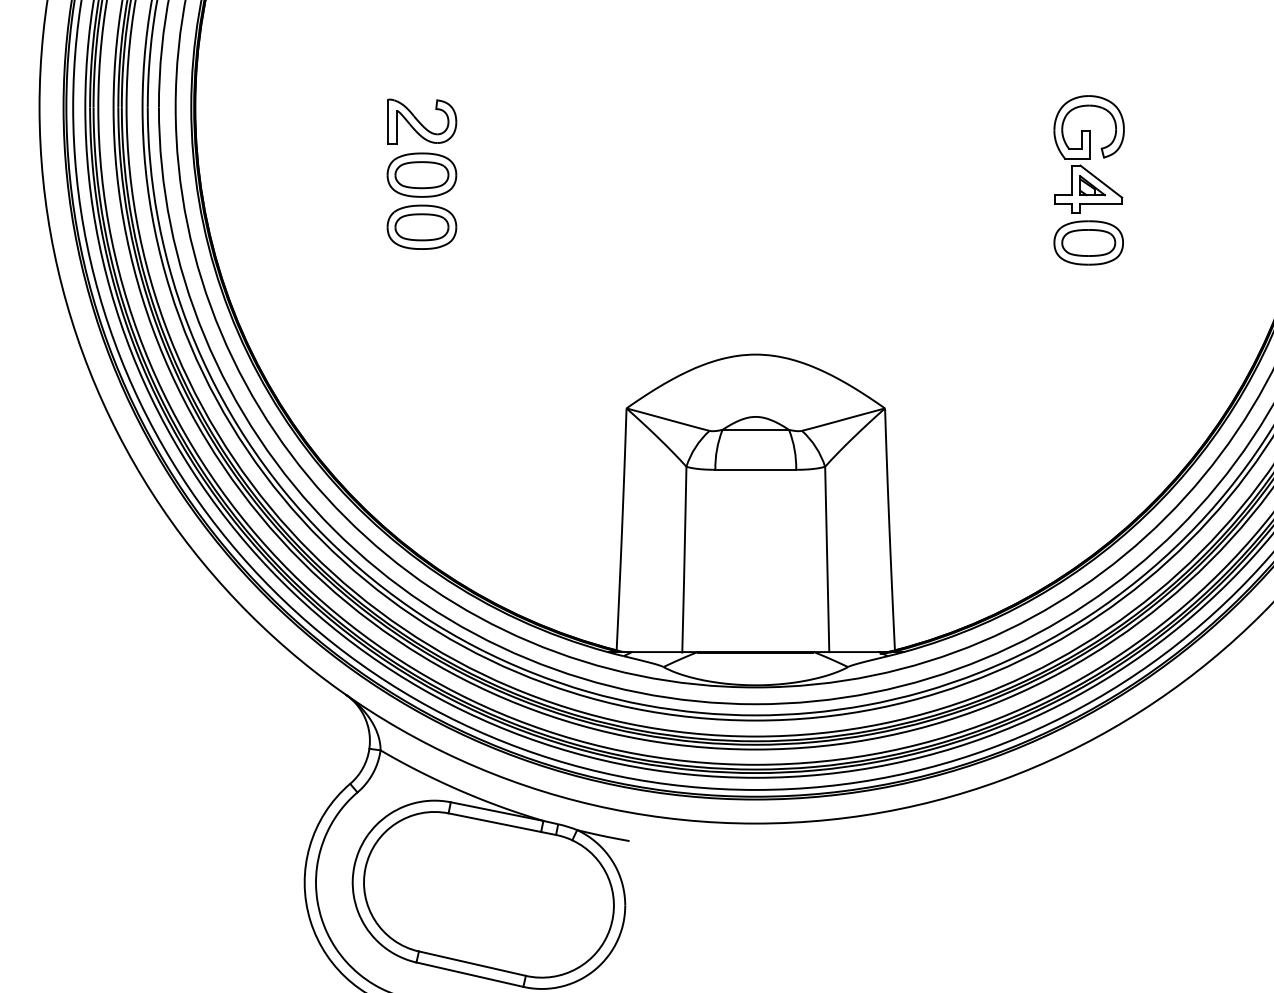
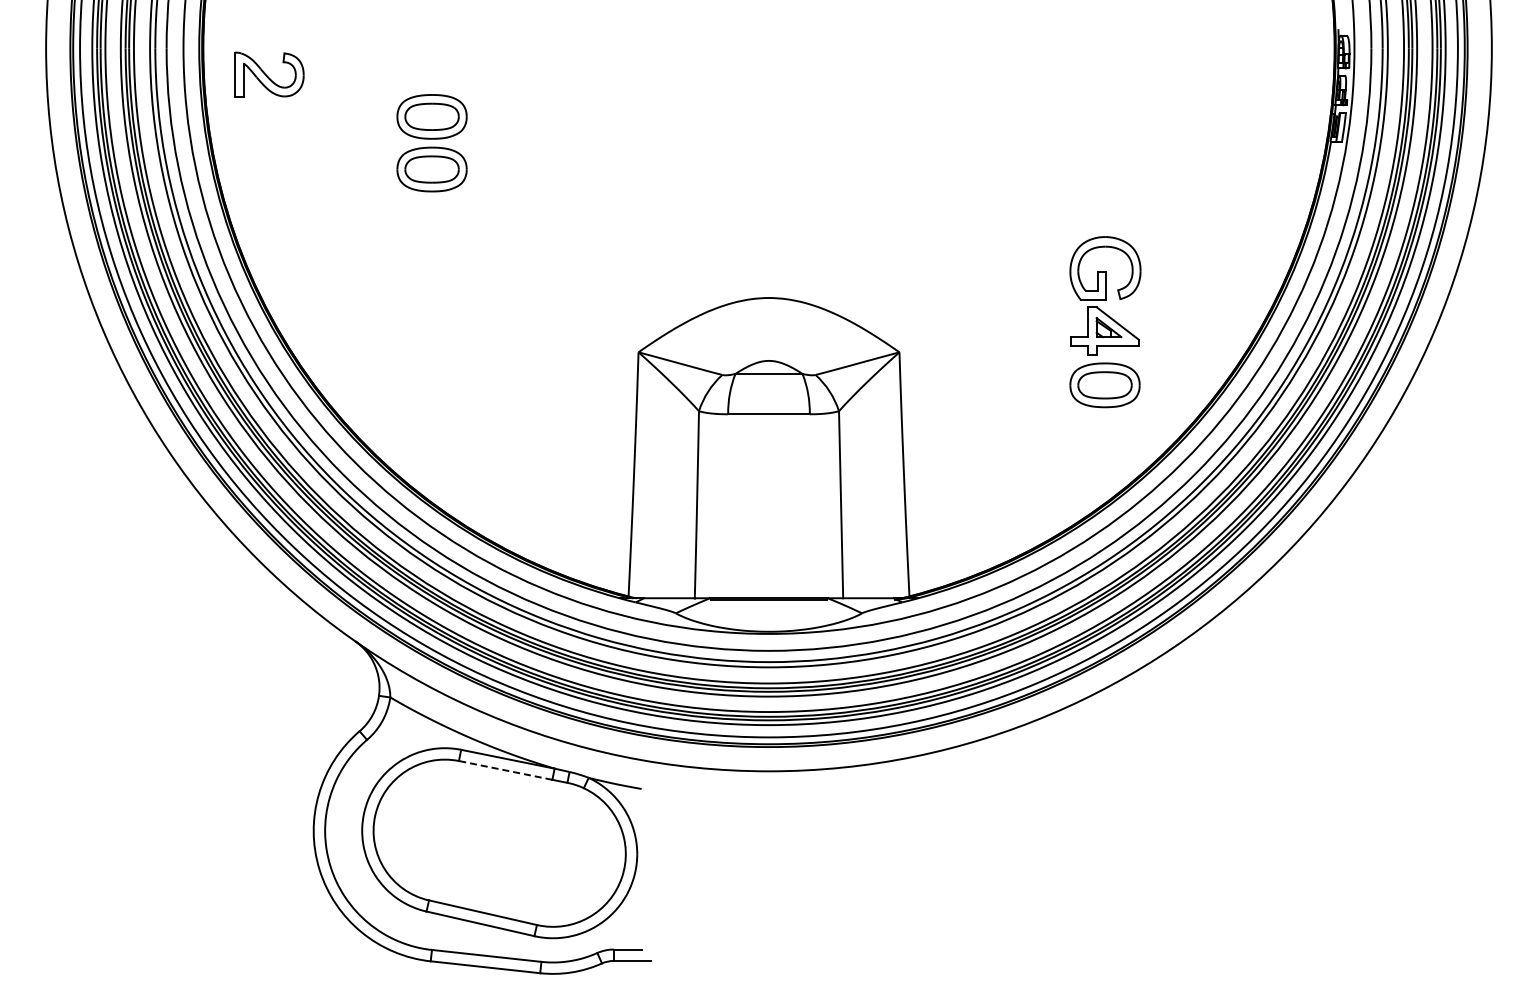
part: (422, 121) -> (269, 74), moved
part: (1089, 180) -> (1105, 322), moved
line: (494, 822) -> (505, 770), solid -> dashed

